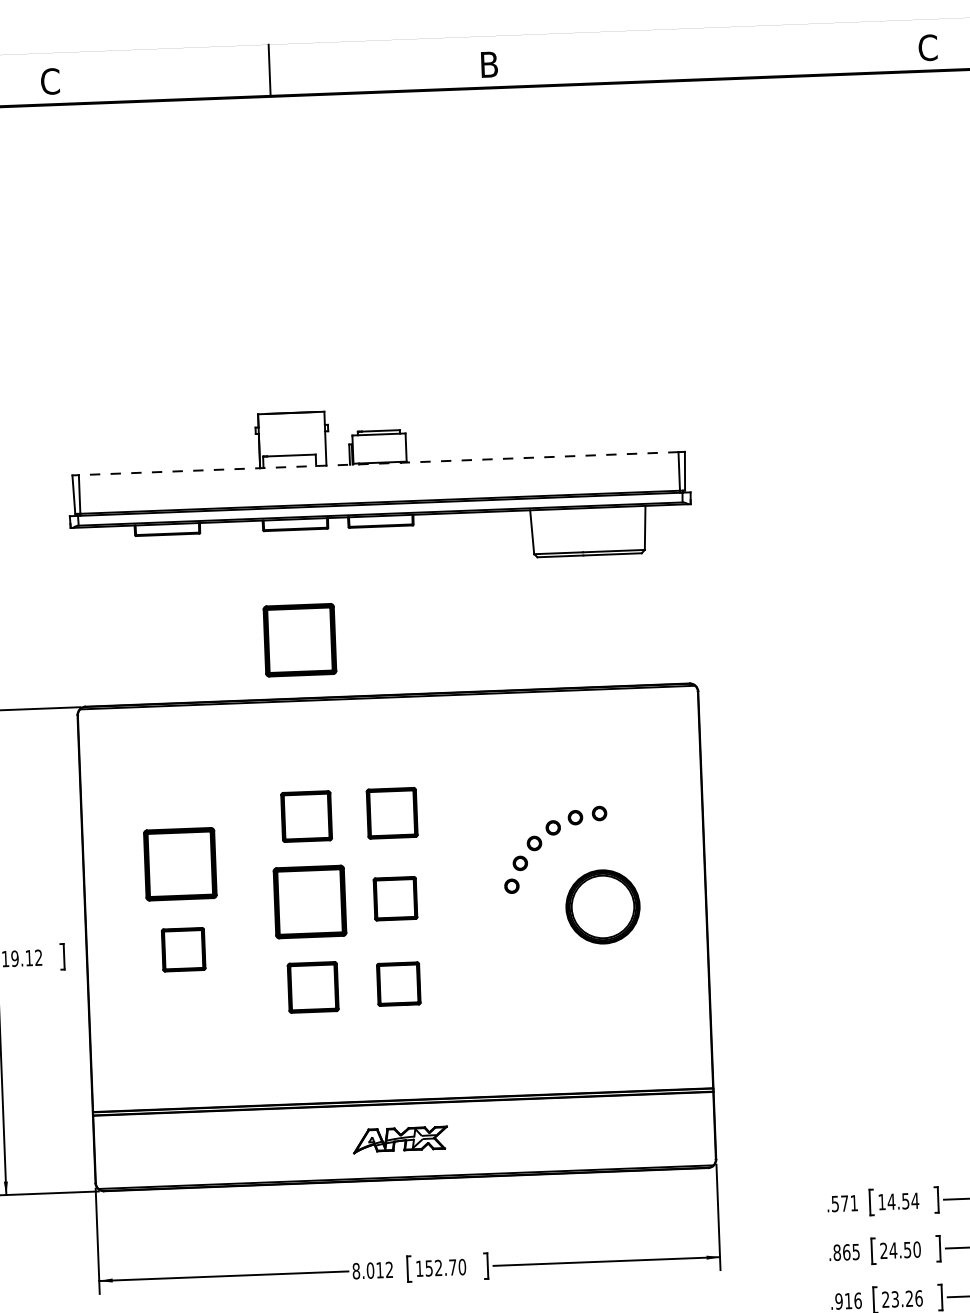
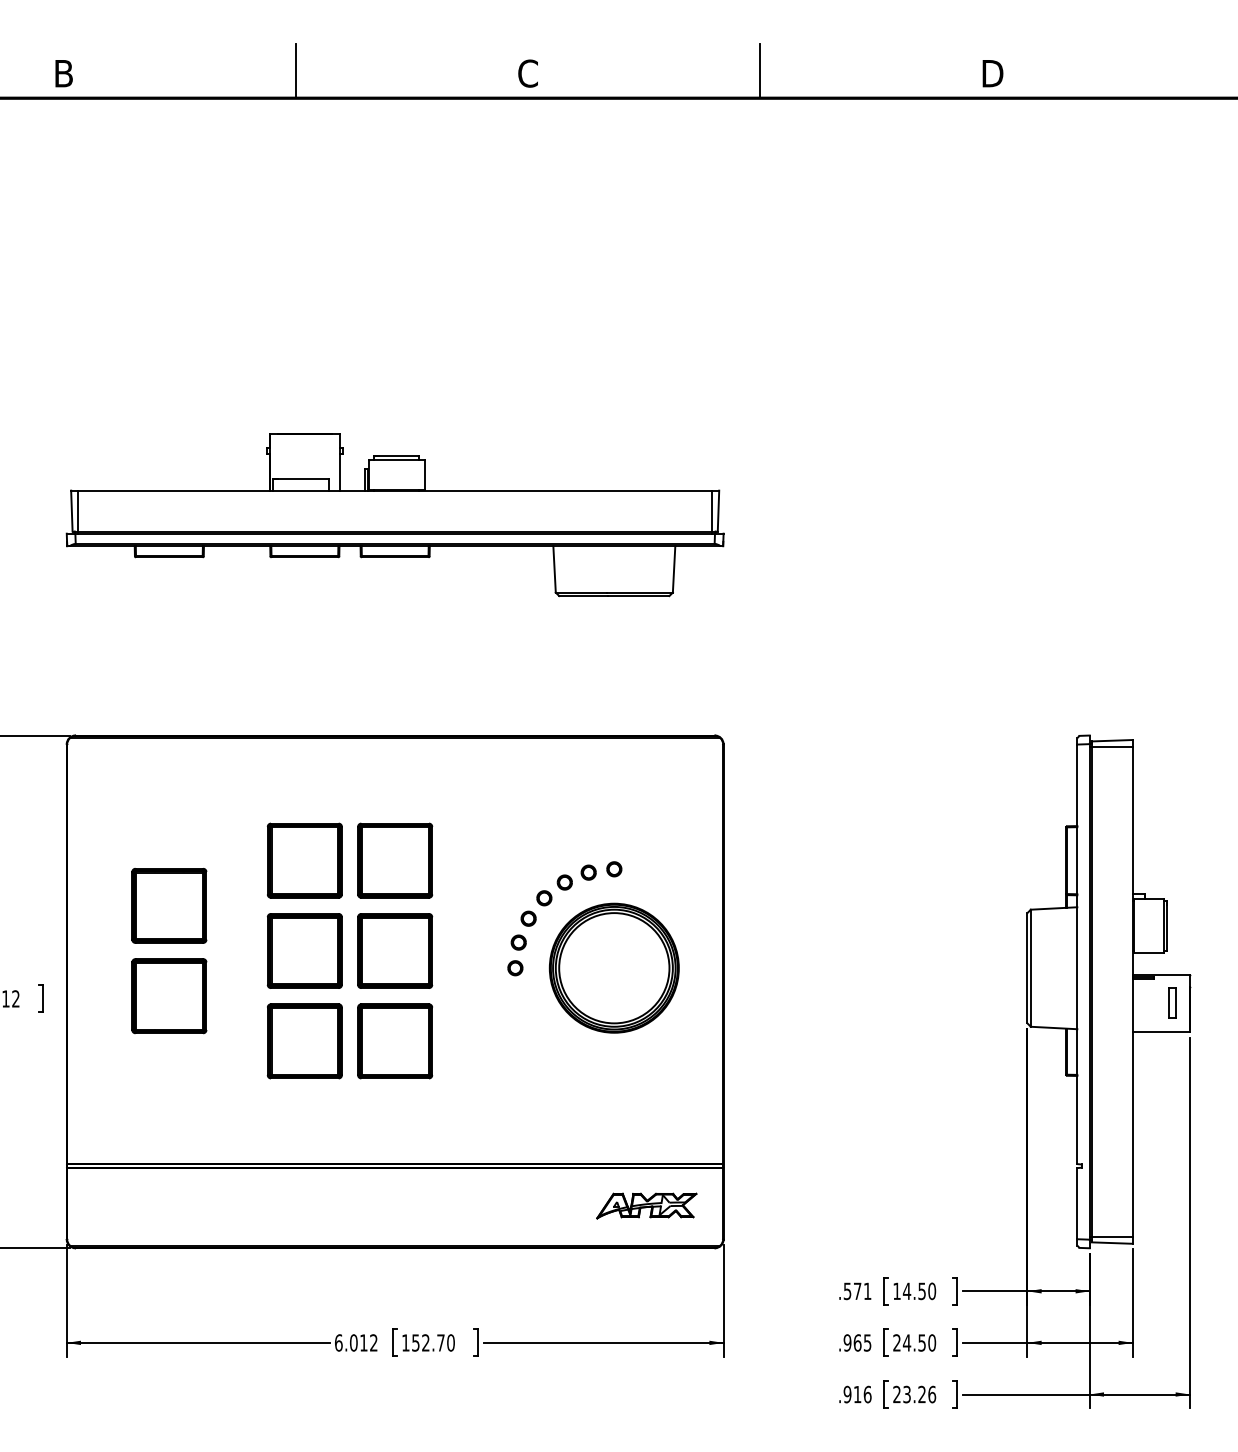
text: (928, 47) -> (992, 73), C -> D
line: (708, 53) -> (760, 70), added
text: (488, 64) -> (527, 73), B -> C
text: (50, 81) -> (63, 73), C -> B
line: (378, 463) -> (394, 490), dashed -> solid
part: (299, 639) -> (304, 673), removed
part: (392, 813) -> (395, 860), size x1.43
part: (306, 816) -> (304, 860), size x1.43
part: (395, 898) -> (395, 950), size x1.67
part: (602, 906) -> (613, 967), size x1.67
part: (509, 910) -> (515, 968), added
part: (183, 949) -> (169, 996), size x1.67
part: (398, 984) -> (395, 1041), size x1.67
part: (312, 987) -> (304, 1041), size x1.43
part: (400, 1139) -> (646, 1205), moved
text: (915, 1201) -> (932, 1291), 14.54 -> 14.50
text: (837, 1252) -> (847, 1342), .865 -> .965
text: (356, 1270) -> (338, 1342), 8.012 -> 6.012

